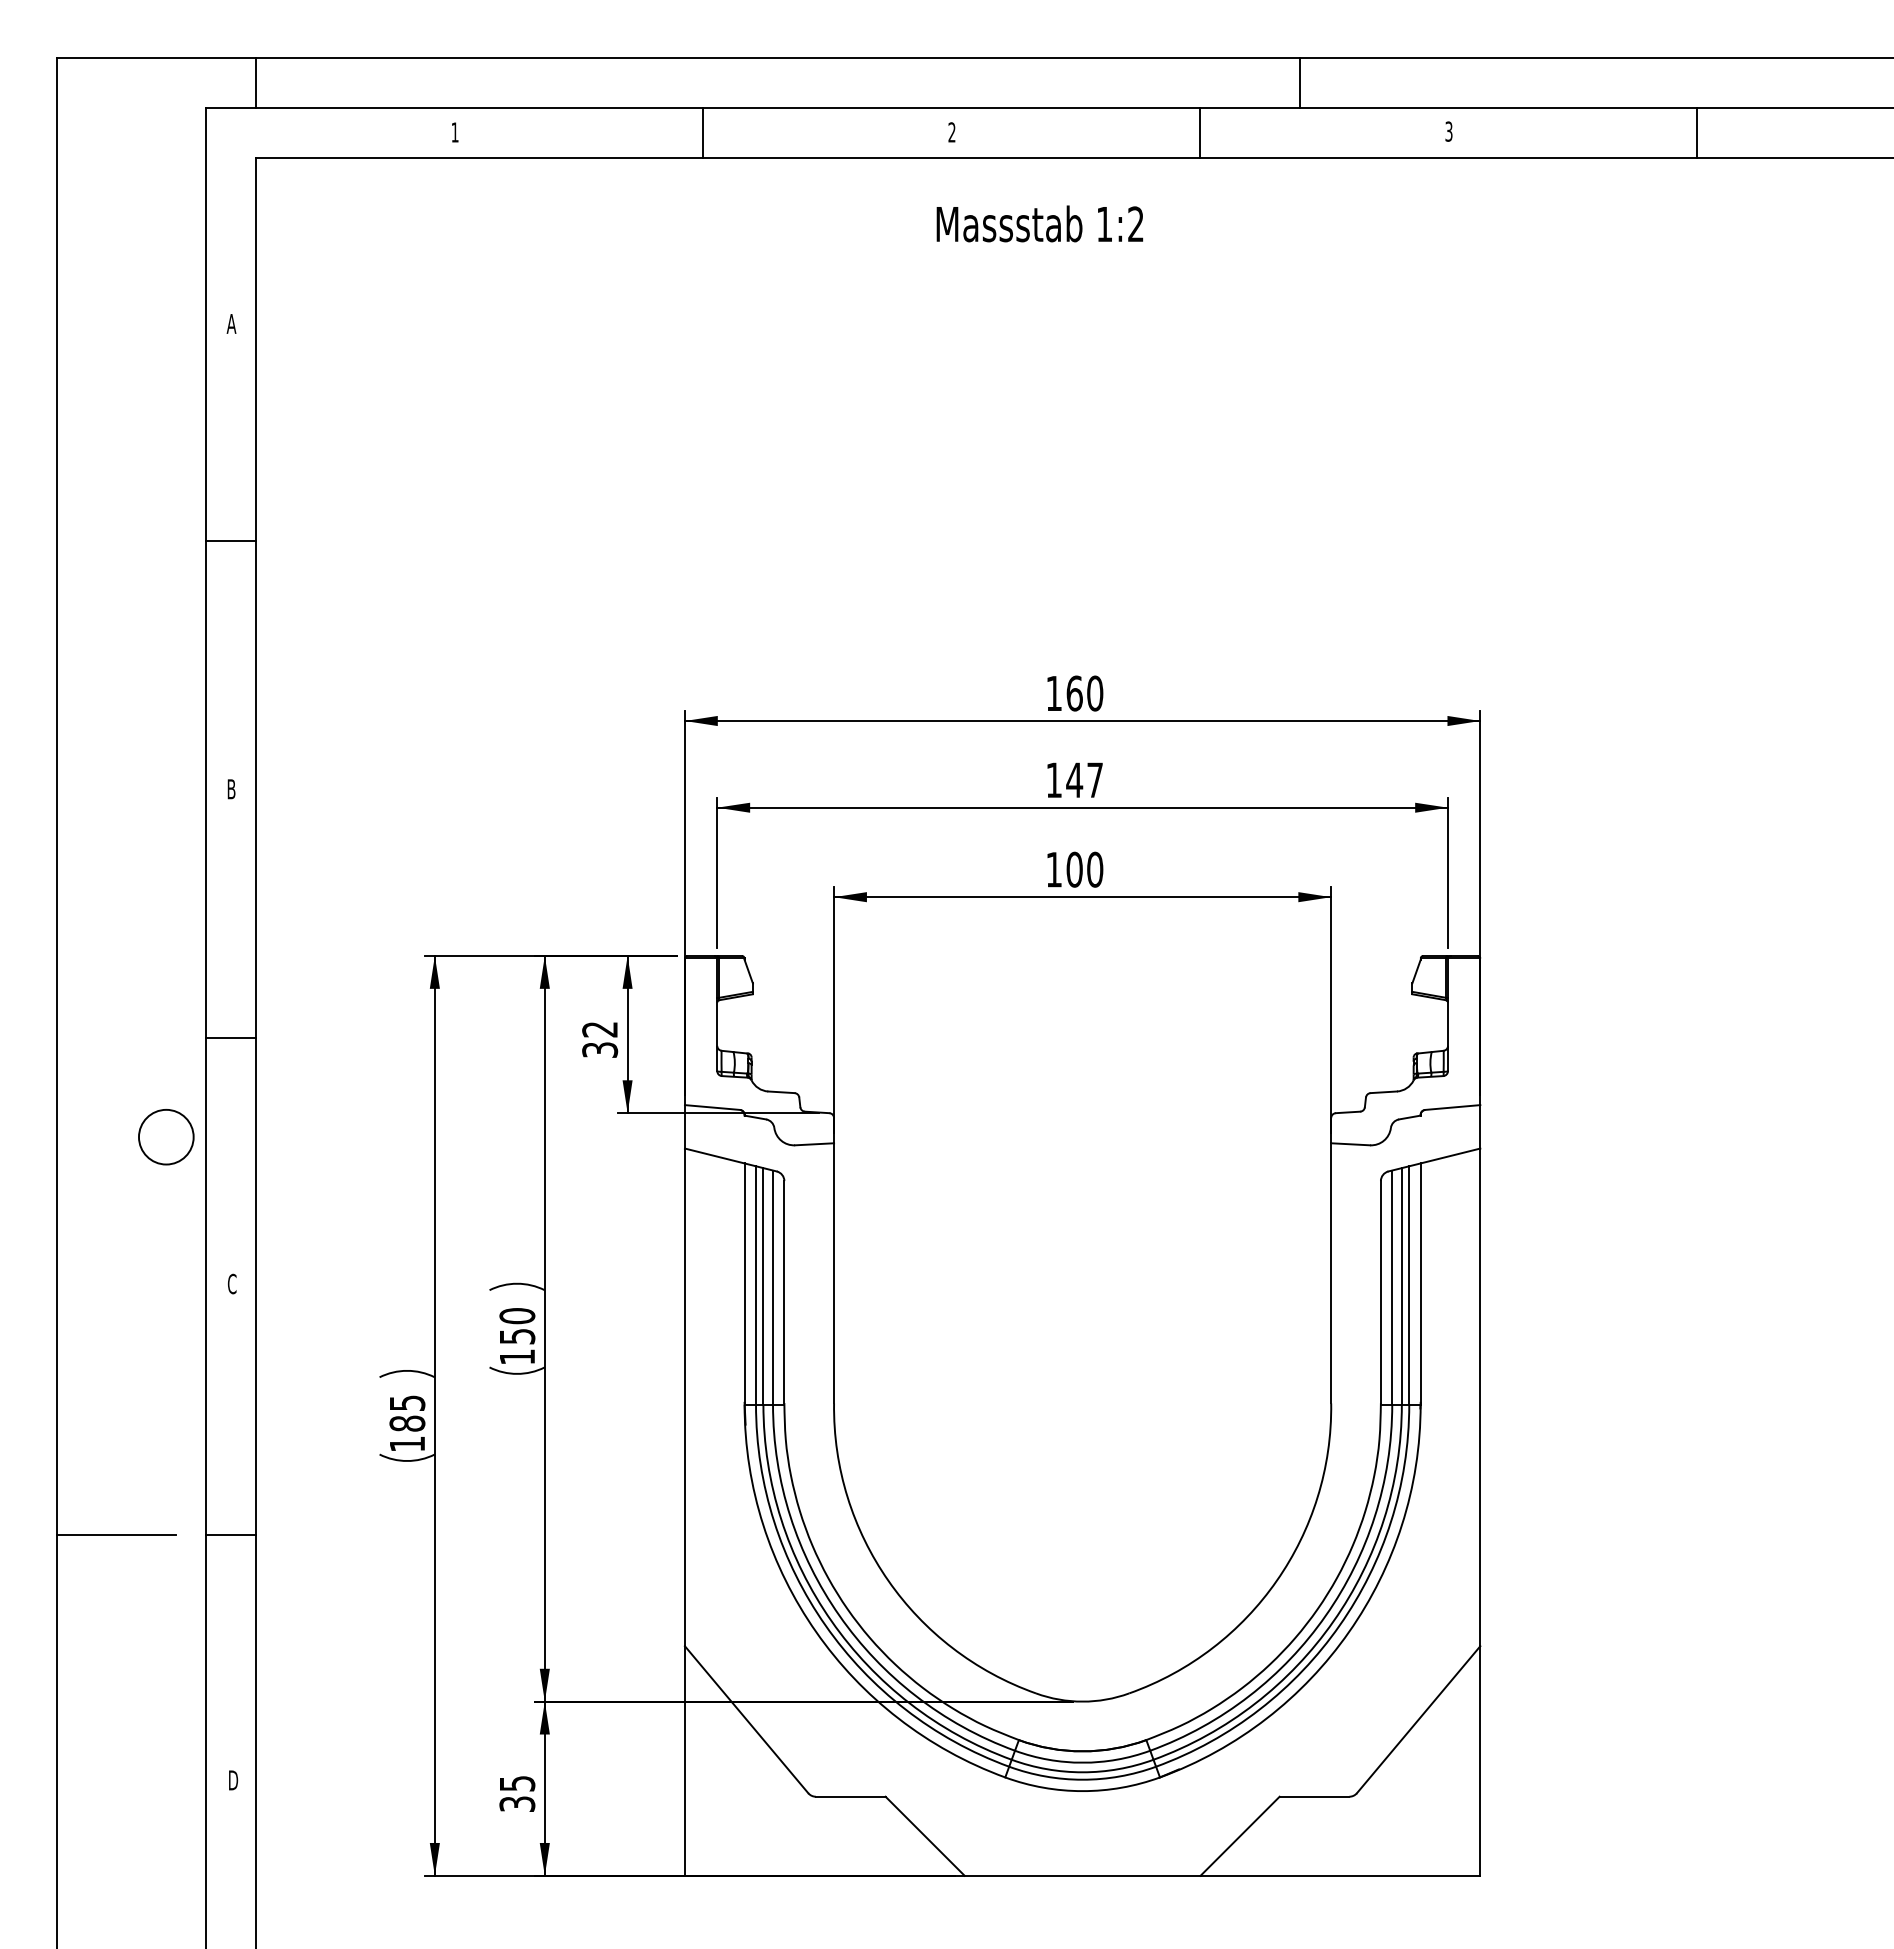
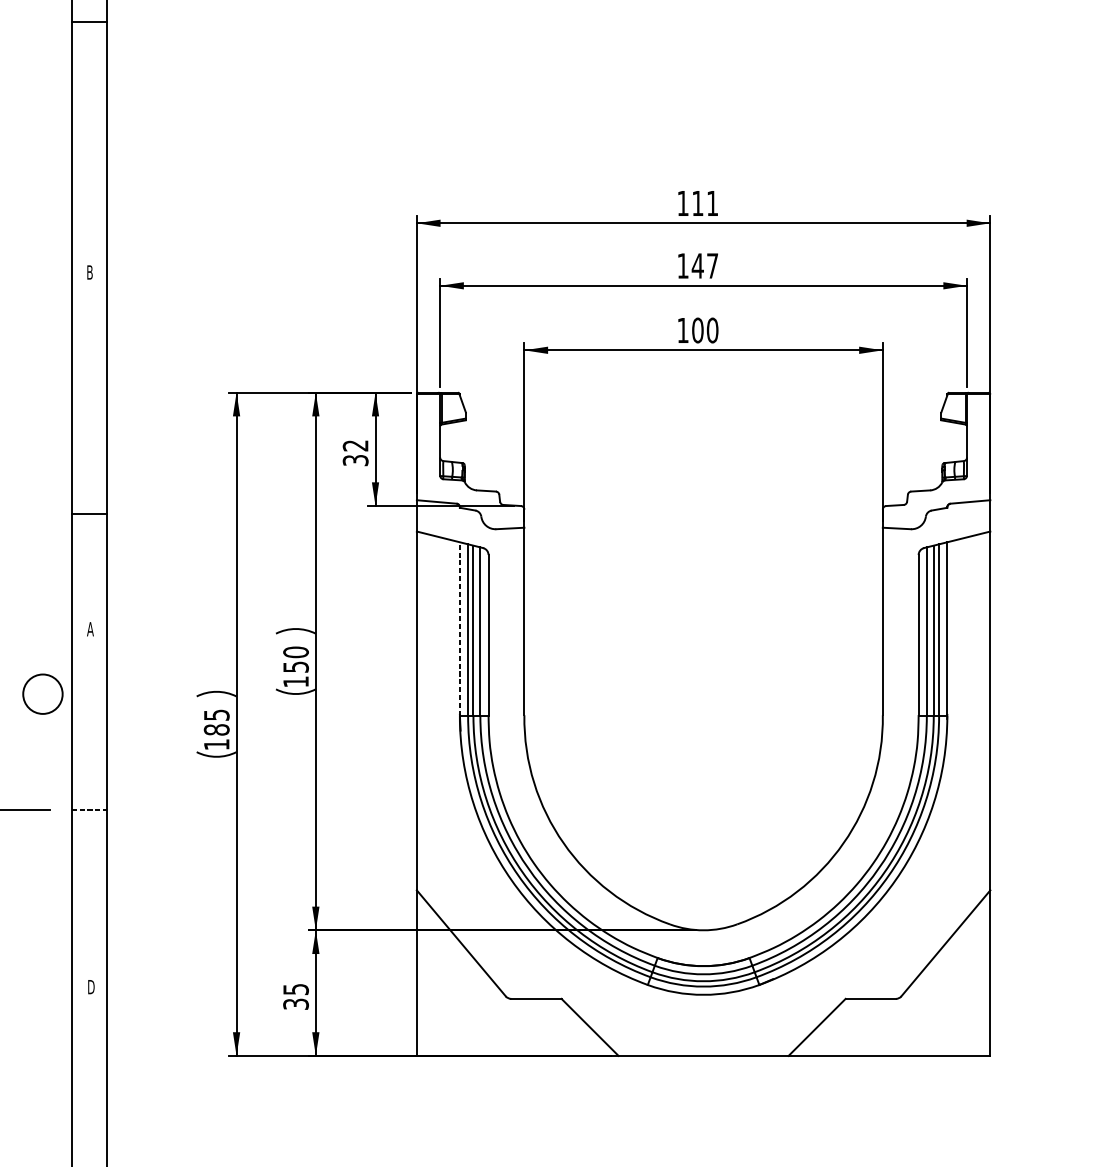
line: (230, 540) -> (89, 21), moved
text: (1084, 693) -> (704, 203), 160 -> 111
line: (230, 1037) -> (89, 514), moved
circle: (166, 1137) -> (43, 694), moved
text: (231, 1283) -> (89, 628), C -> A
line: (744, 1284) -> (459, 629), solid -> dashed
line: (230, 1534) -> (89, 809), solid -> dashed

